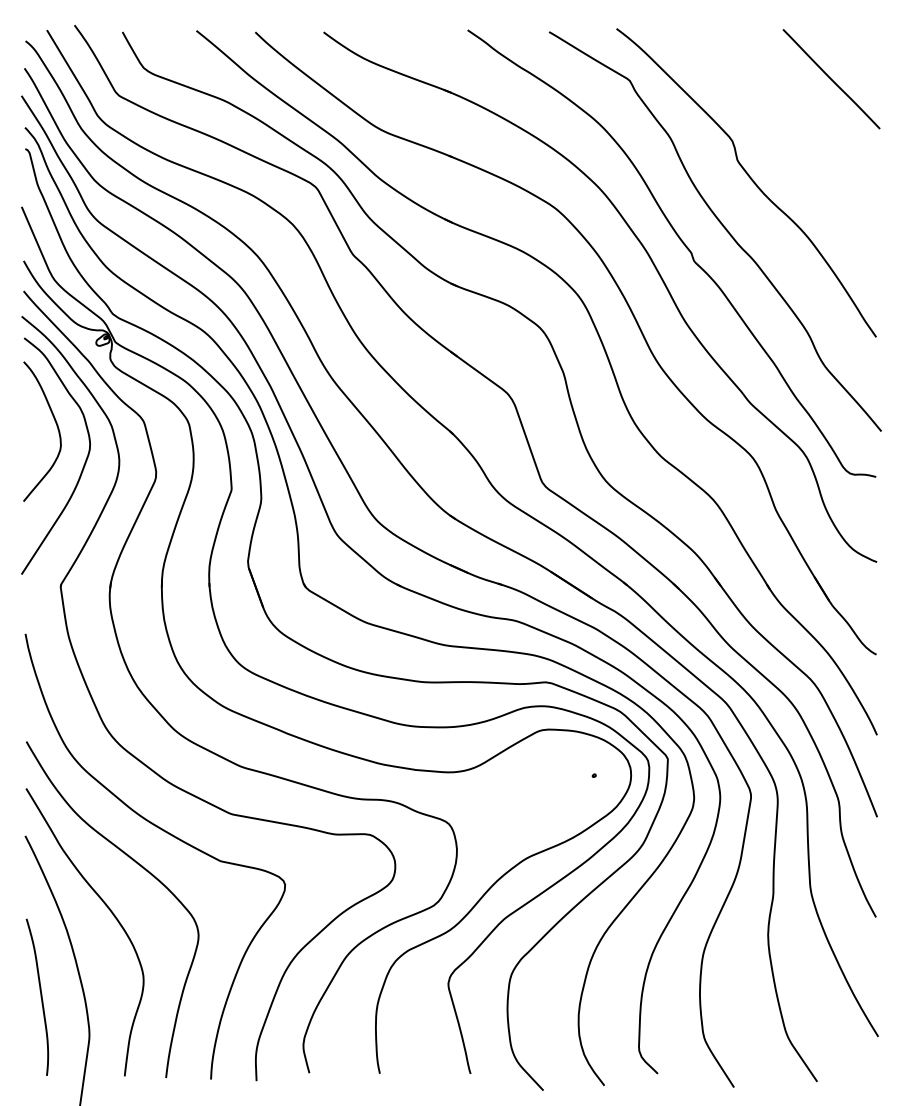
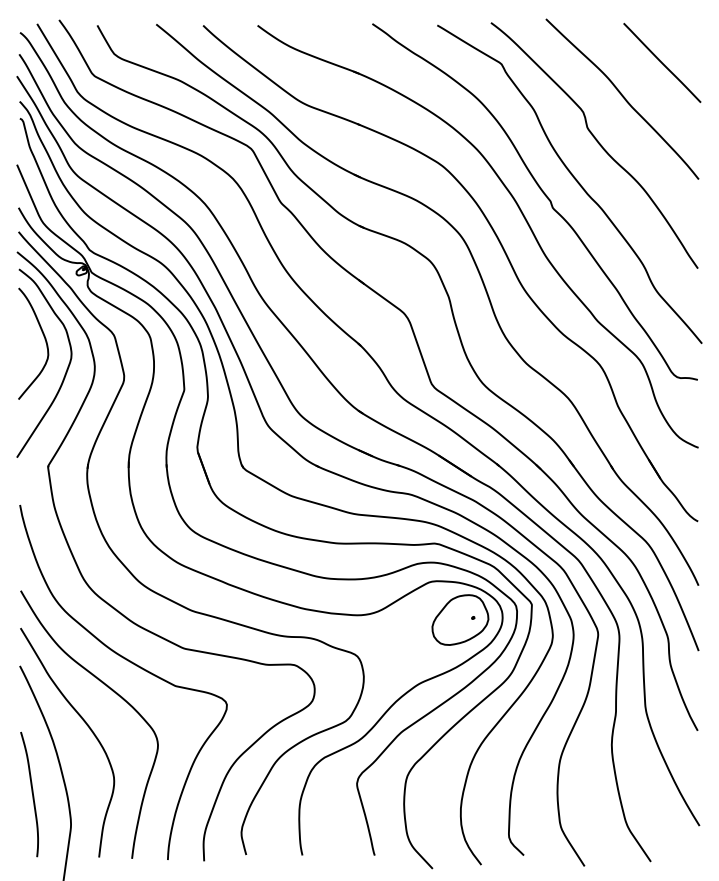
curve: (782, 123) -> (623, 98), added
part: (578, 778) -> (460, 620), added

